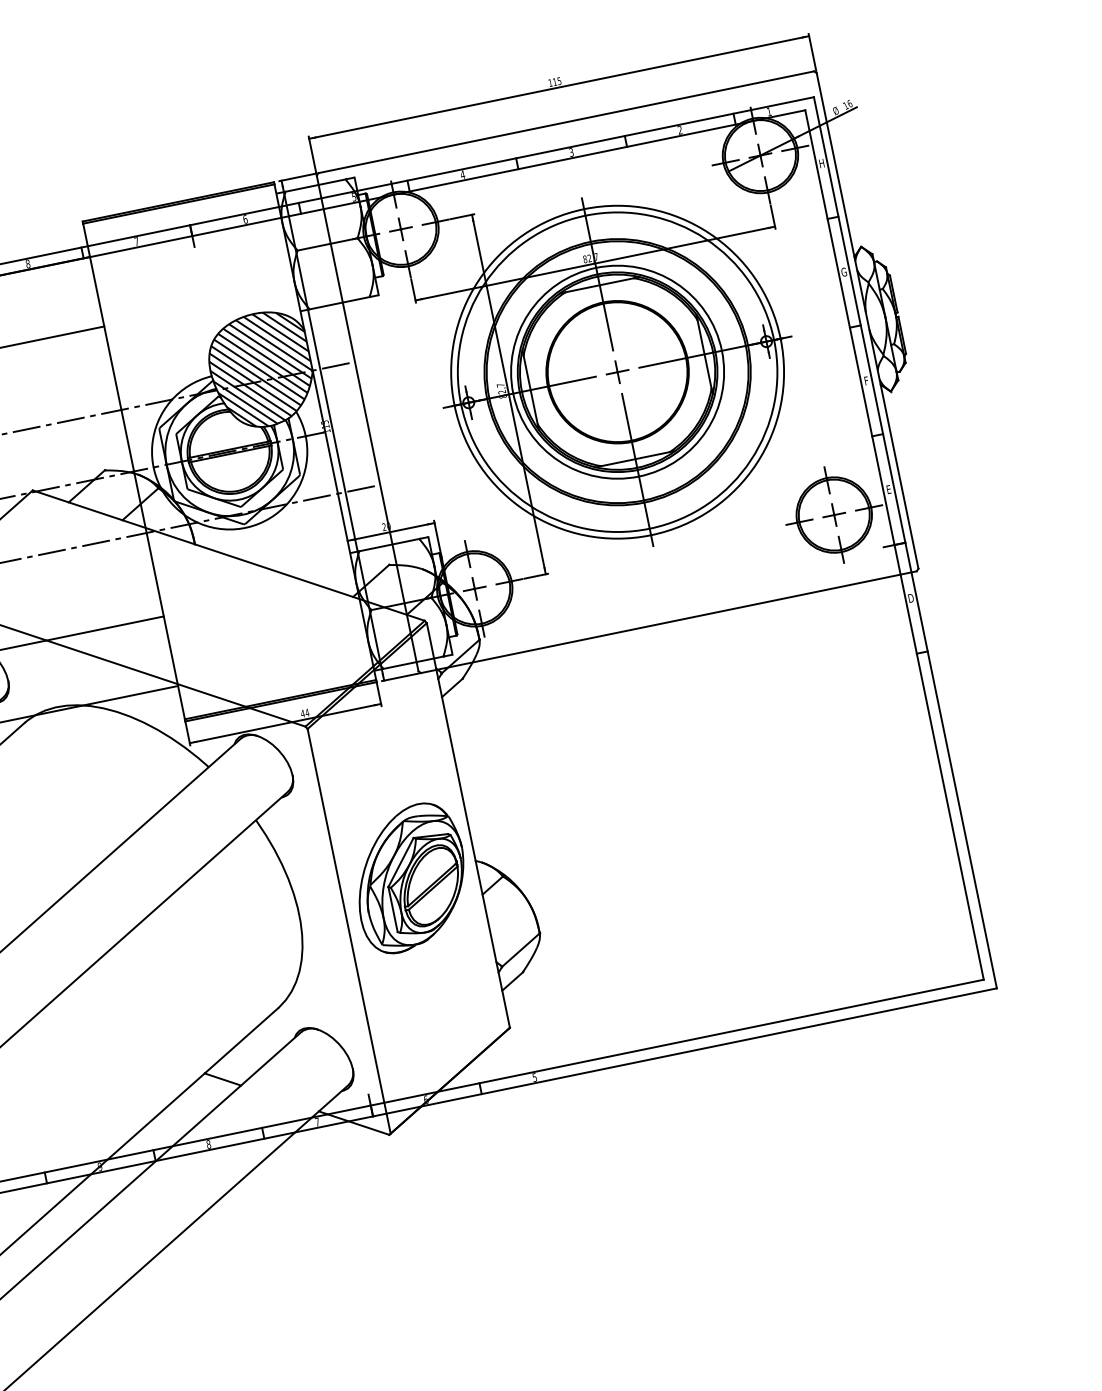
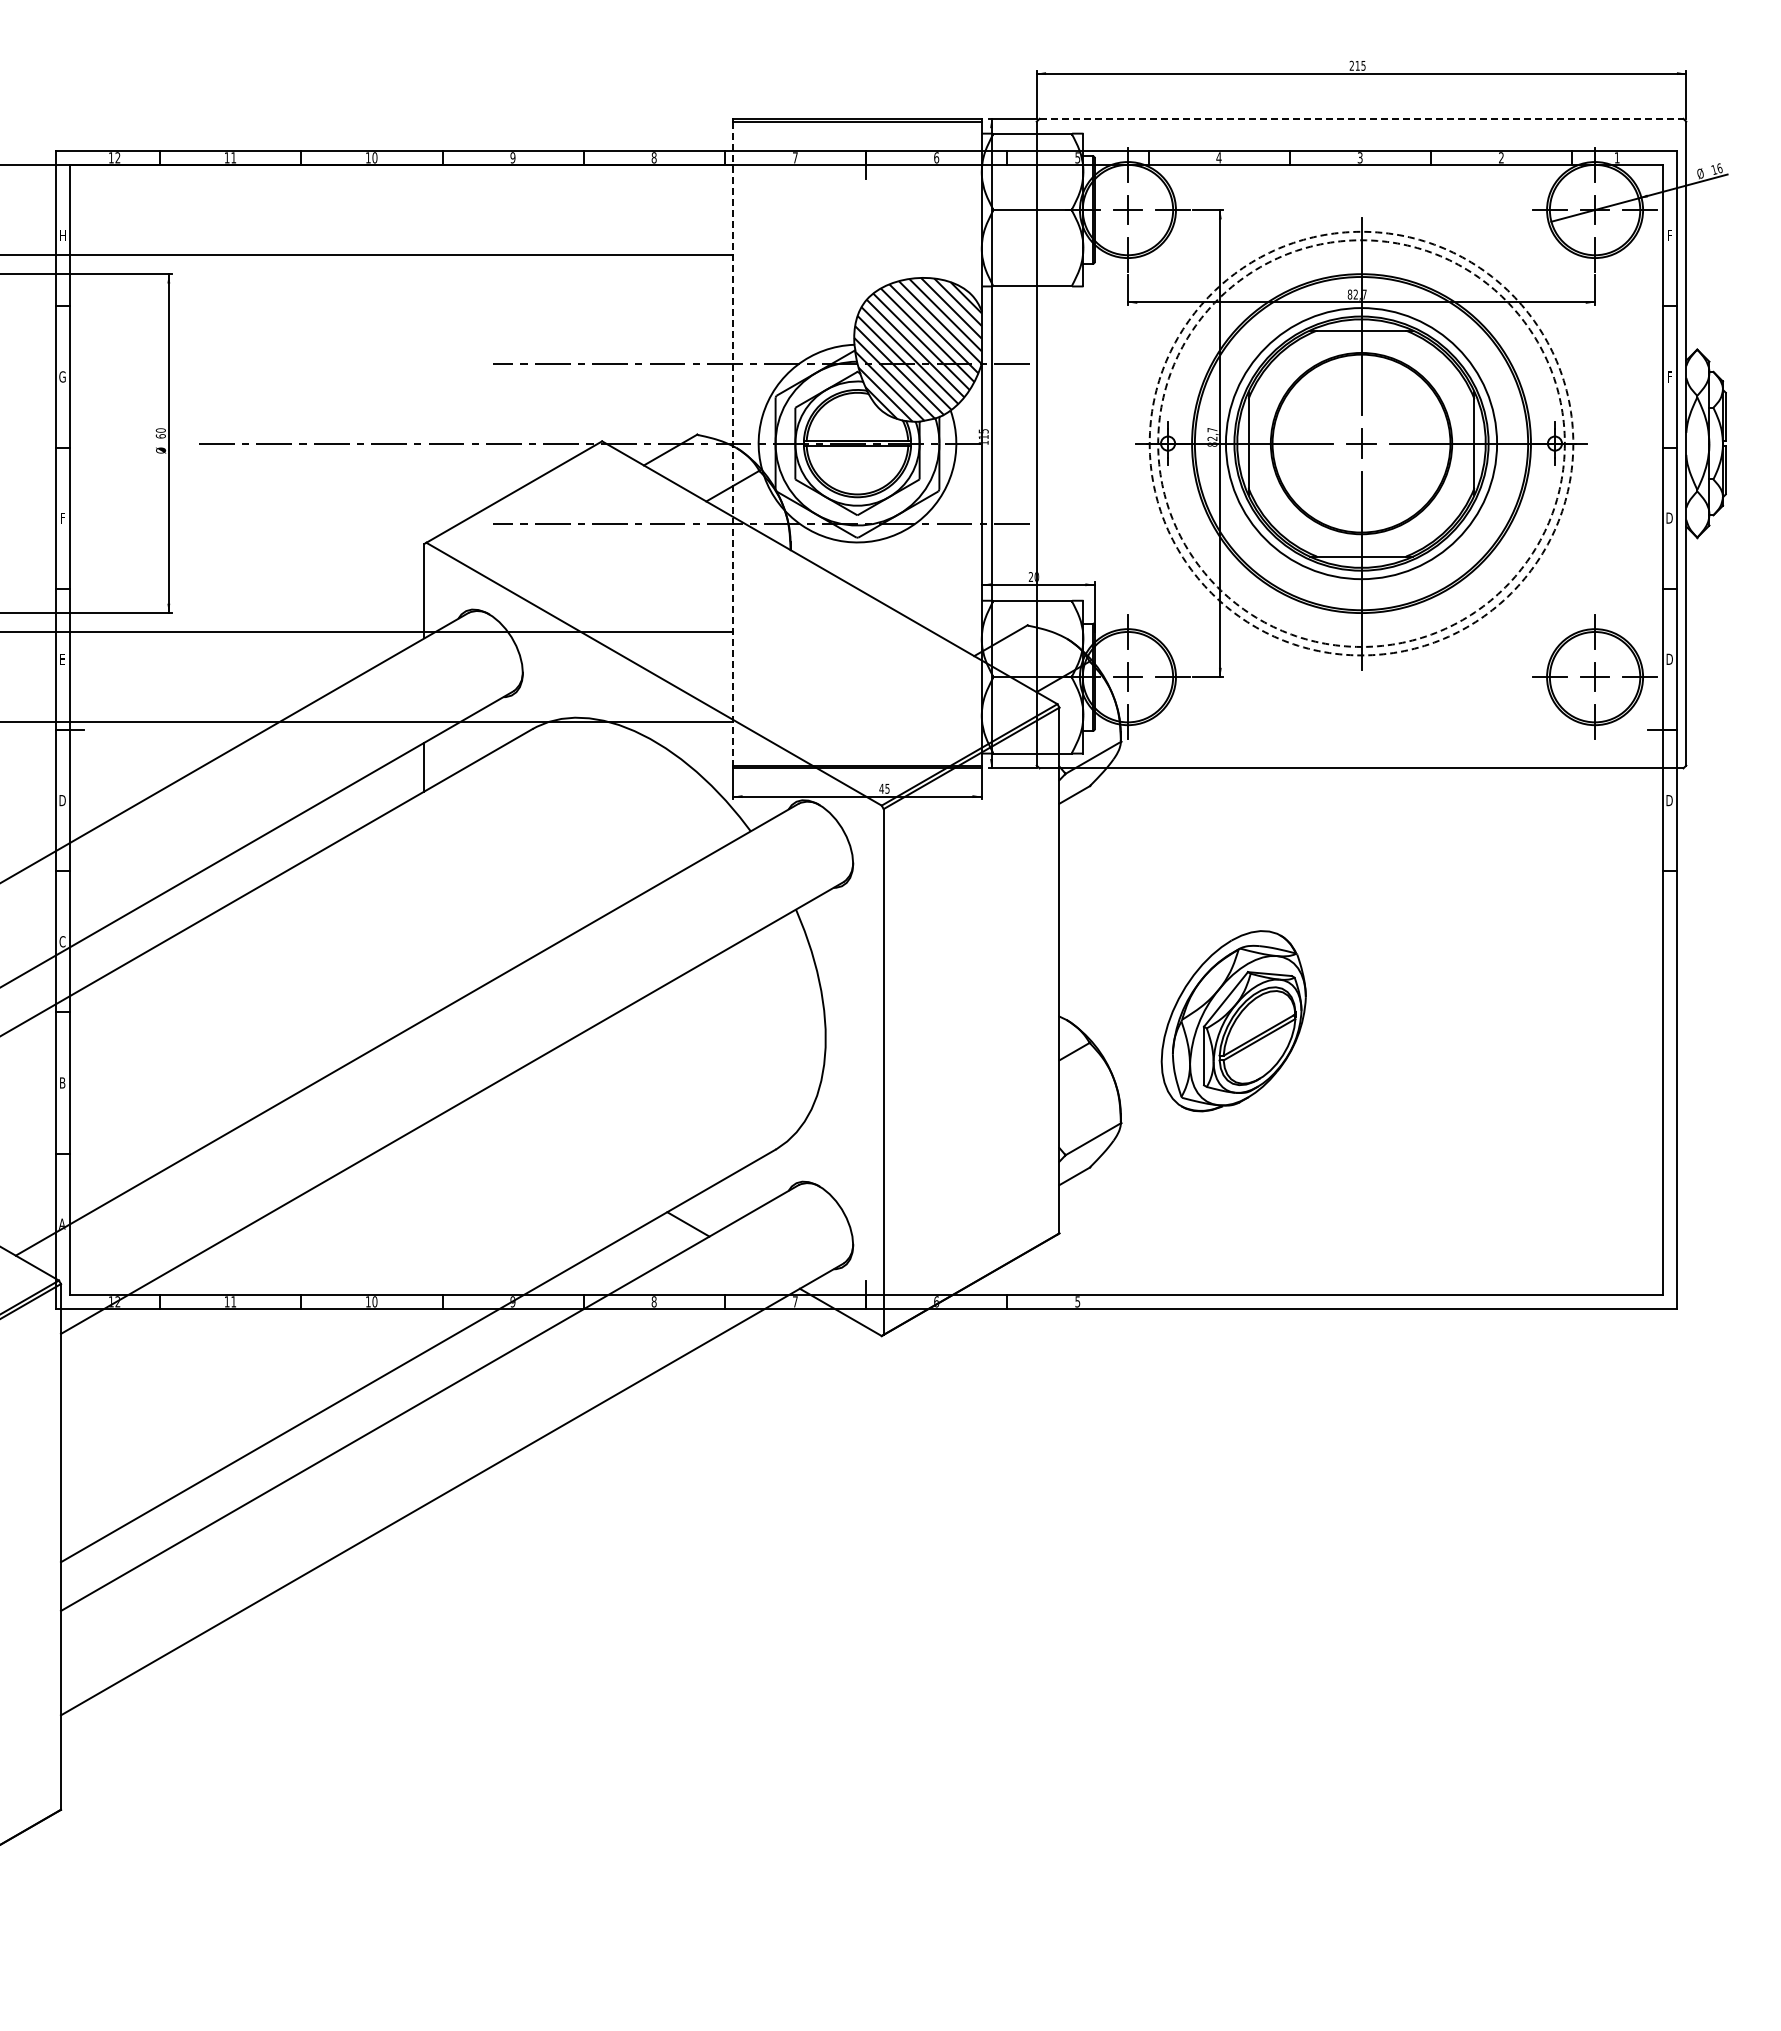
text: (550, 82) -> (1351, 65), 115 -> 215
line: (566, 121) -> (1361, 118), solid -> dashed
text: (821, 163) -> (1669, 235), H -> F
text: (844, 271) -> (1669, 376), G -> F
circle: (617, 372) -> (1361, 443), solid -> dashed
circle: (617, 372) -> (1361, 443), solid -> dashed
text: (866, 380) -> (1669, 517), F -> D
line: (134, 471) -> (733, 443), solid -> dashed
text: (888, 488) -> (1669, 658), E -> D
text: (307, 712) -> (887, 788), 44 -> 45
part: (410, 878) -> (1233, 1021), moved

